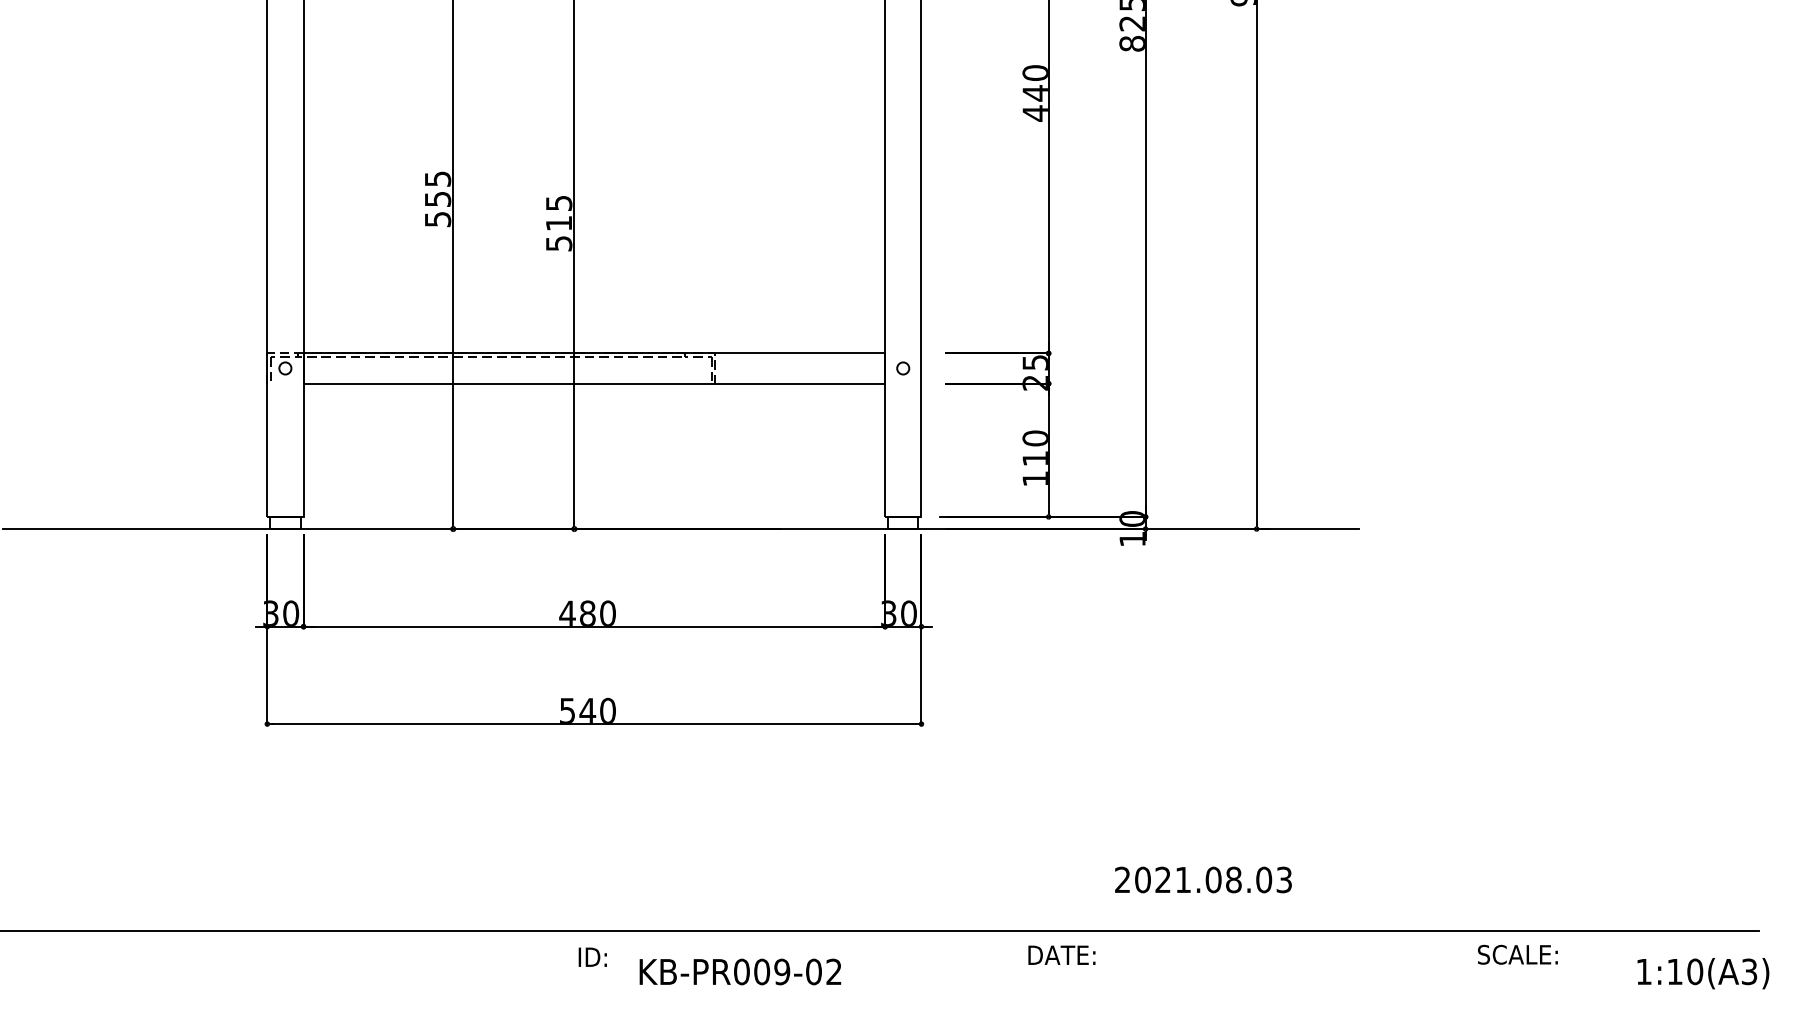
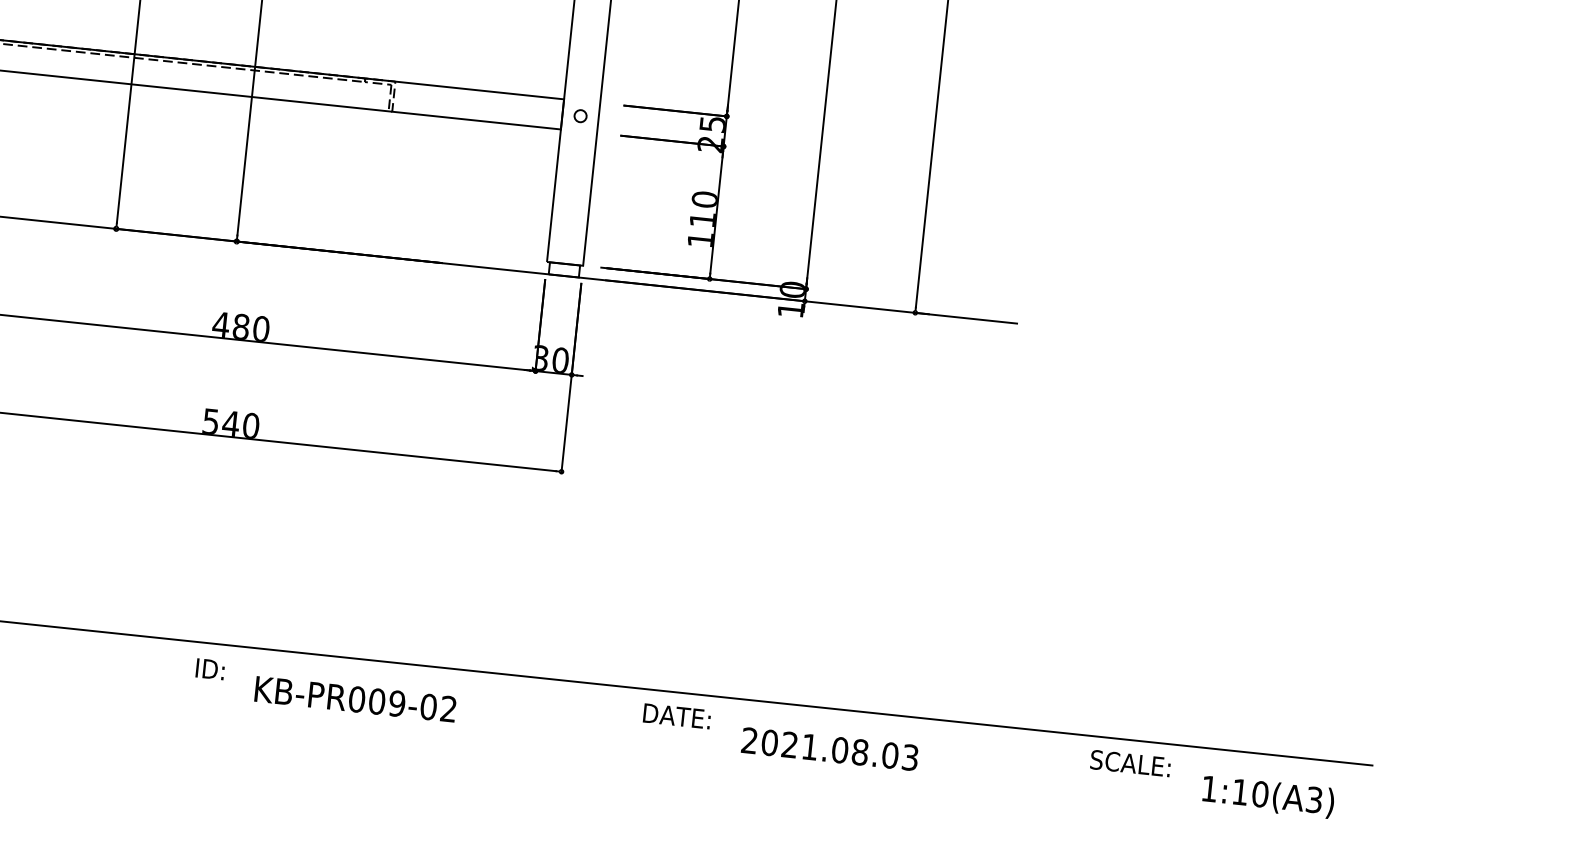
text: (1203, 879) -> (830, 748), moved
text: (1703, 973) -> (1268, 796), moved

